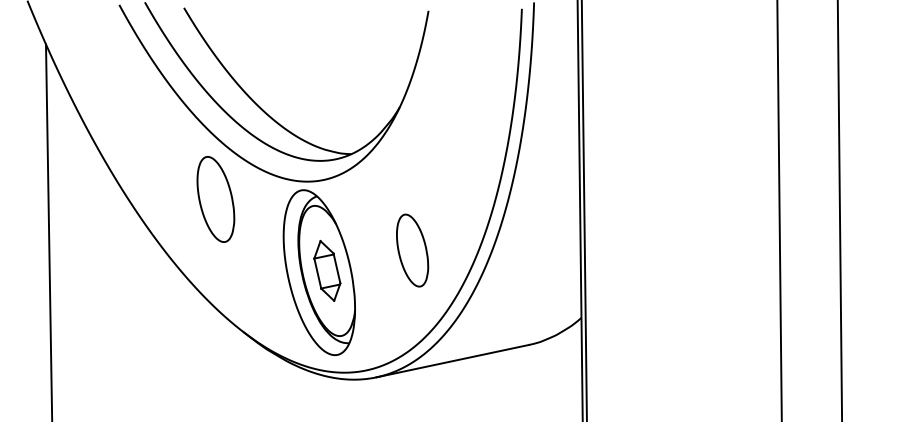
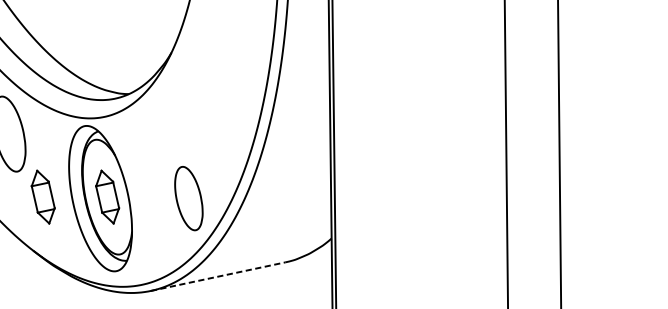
part: (412, 250) -> (188, 198), moved
part: (254, 270) -> (43, 196), added
line: (452, 361) -> (217, 276), solid -> dashed

